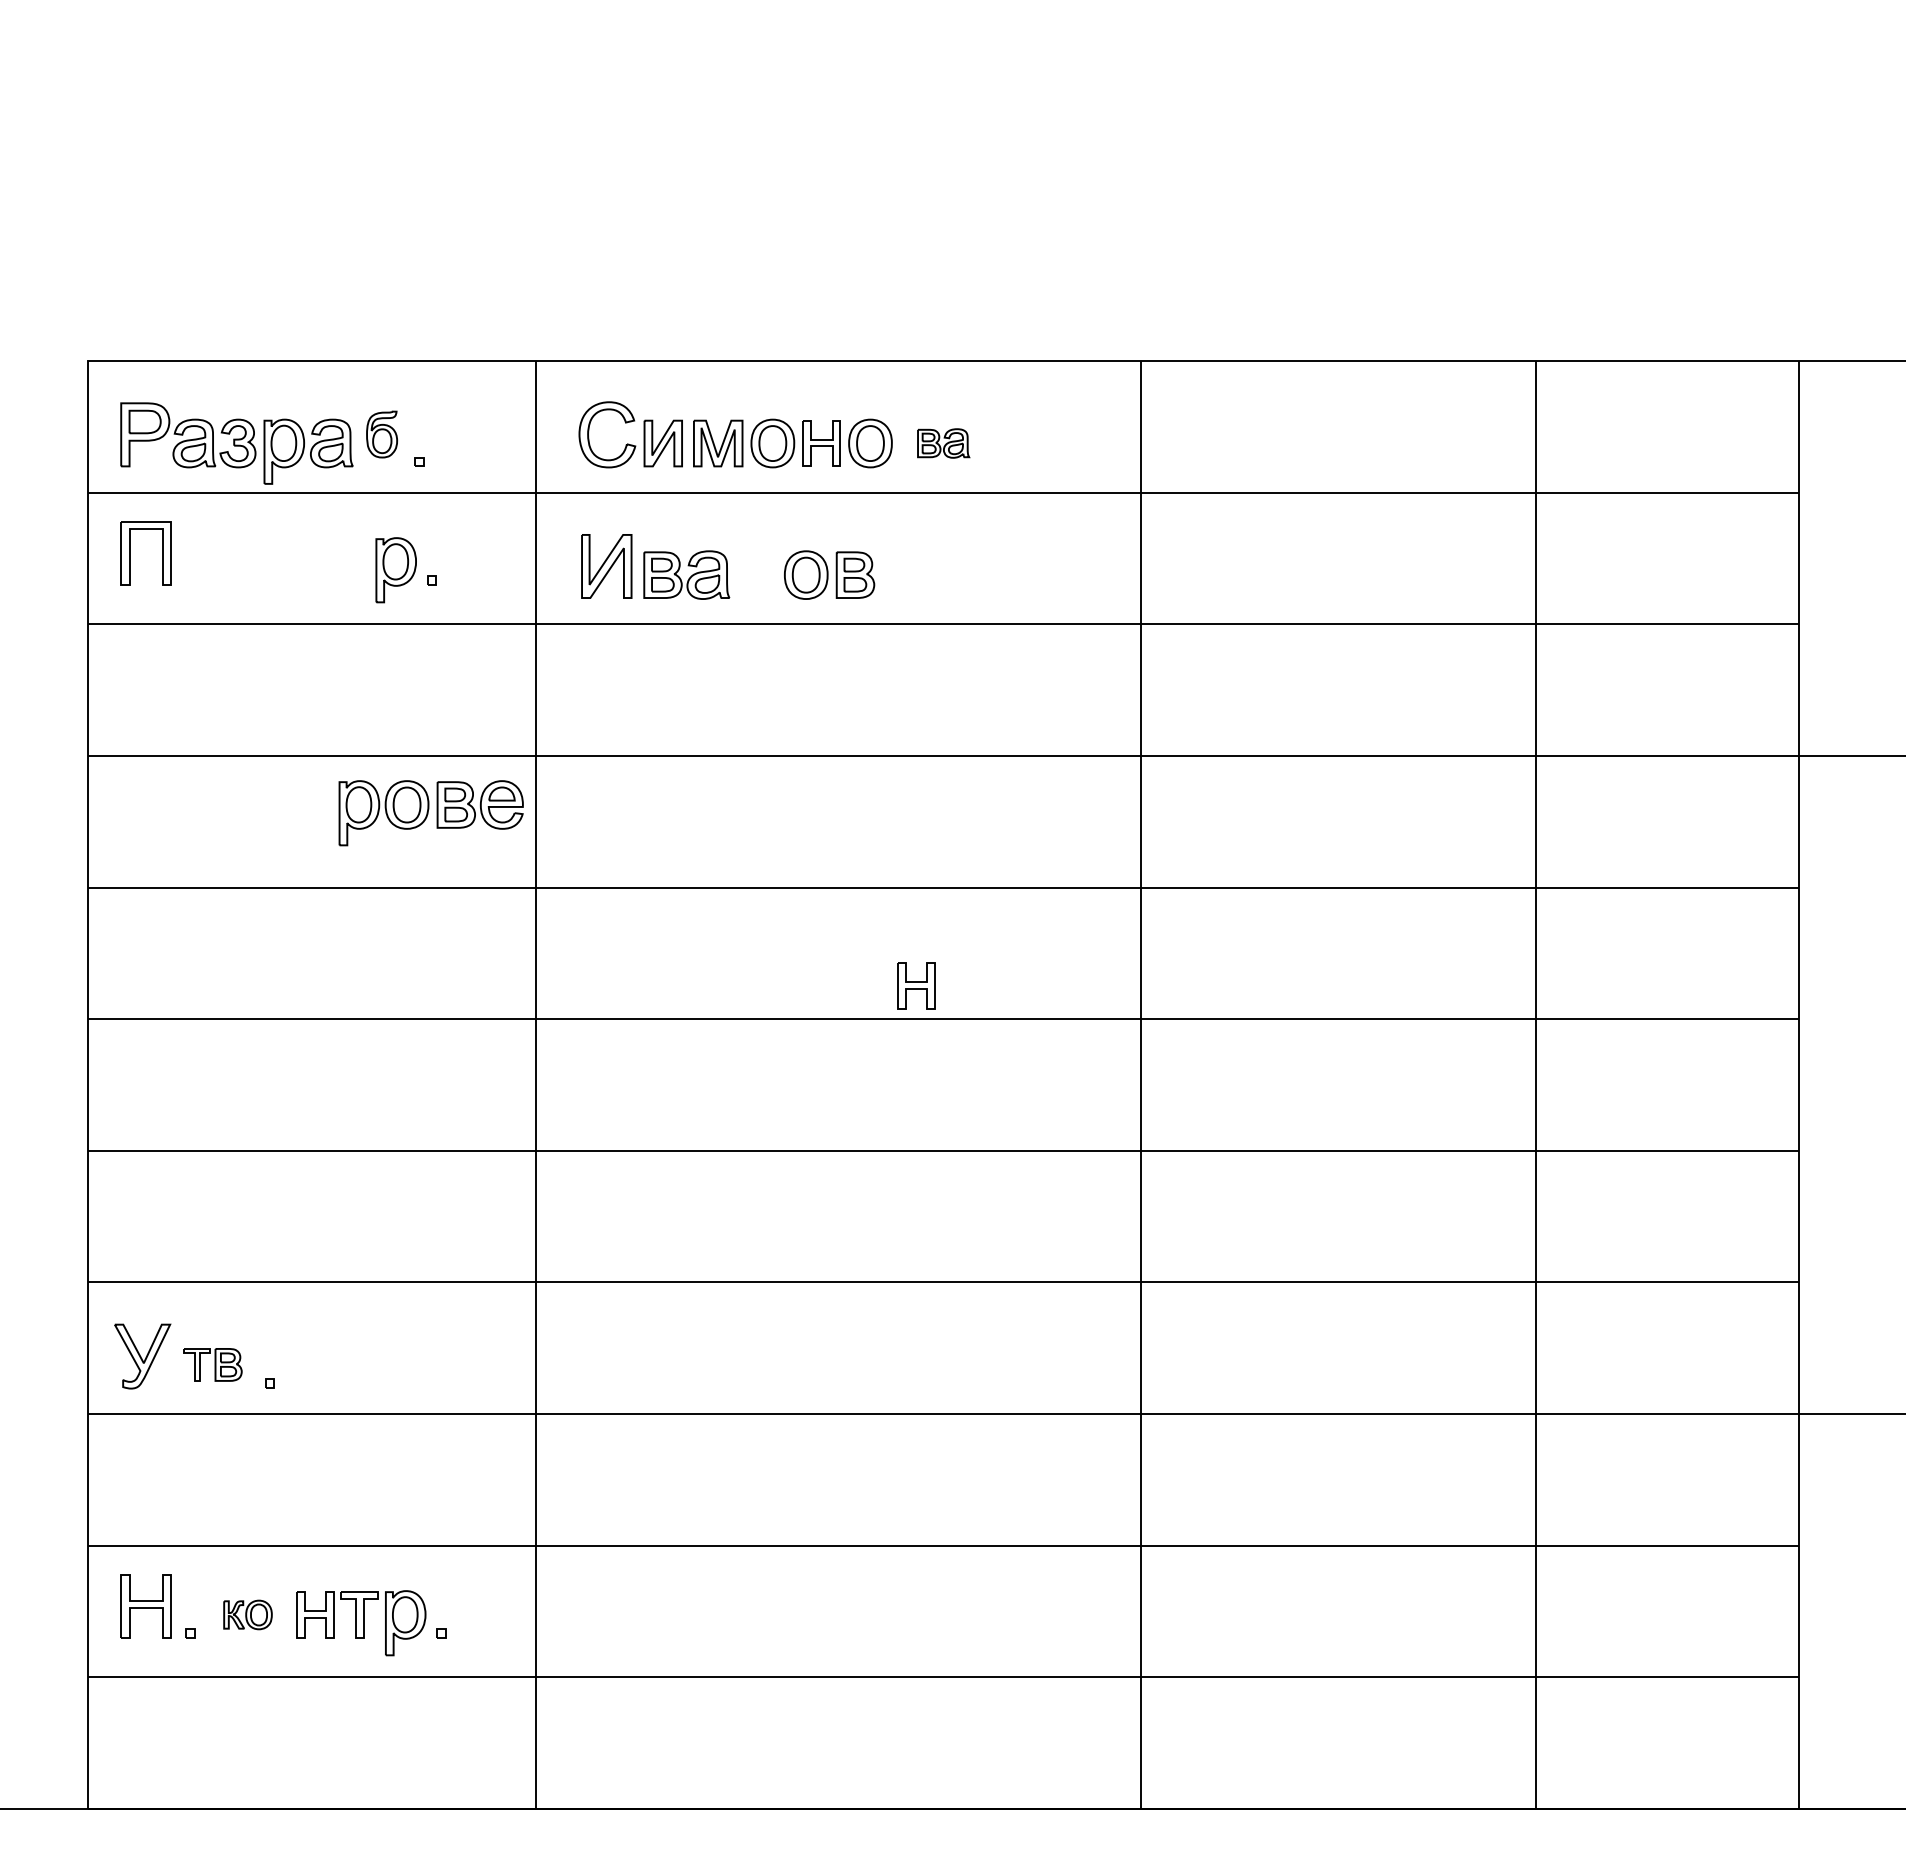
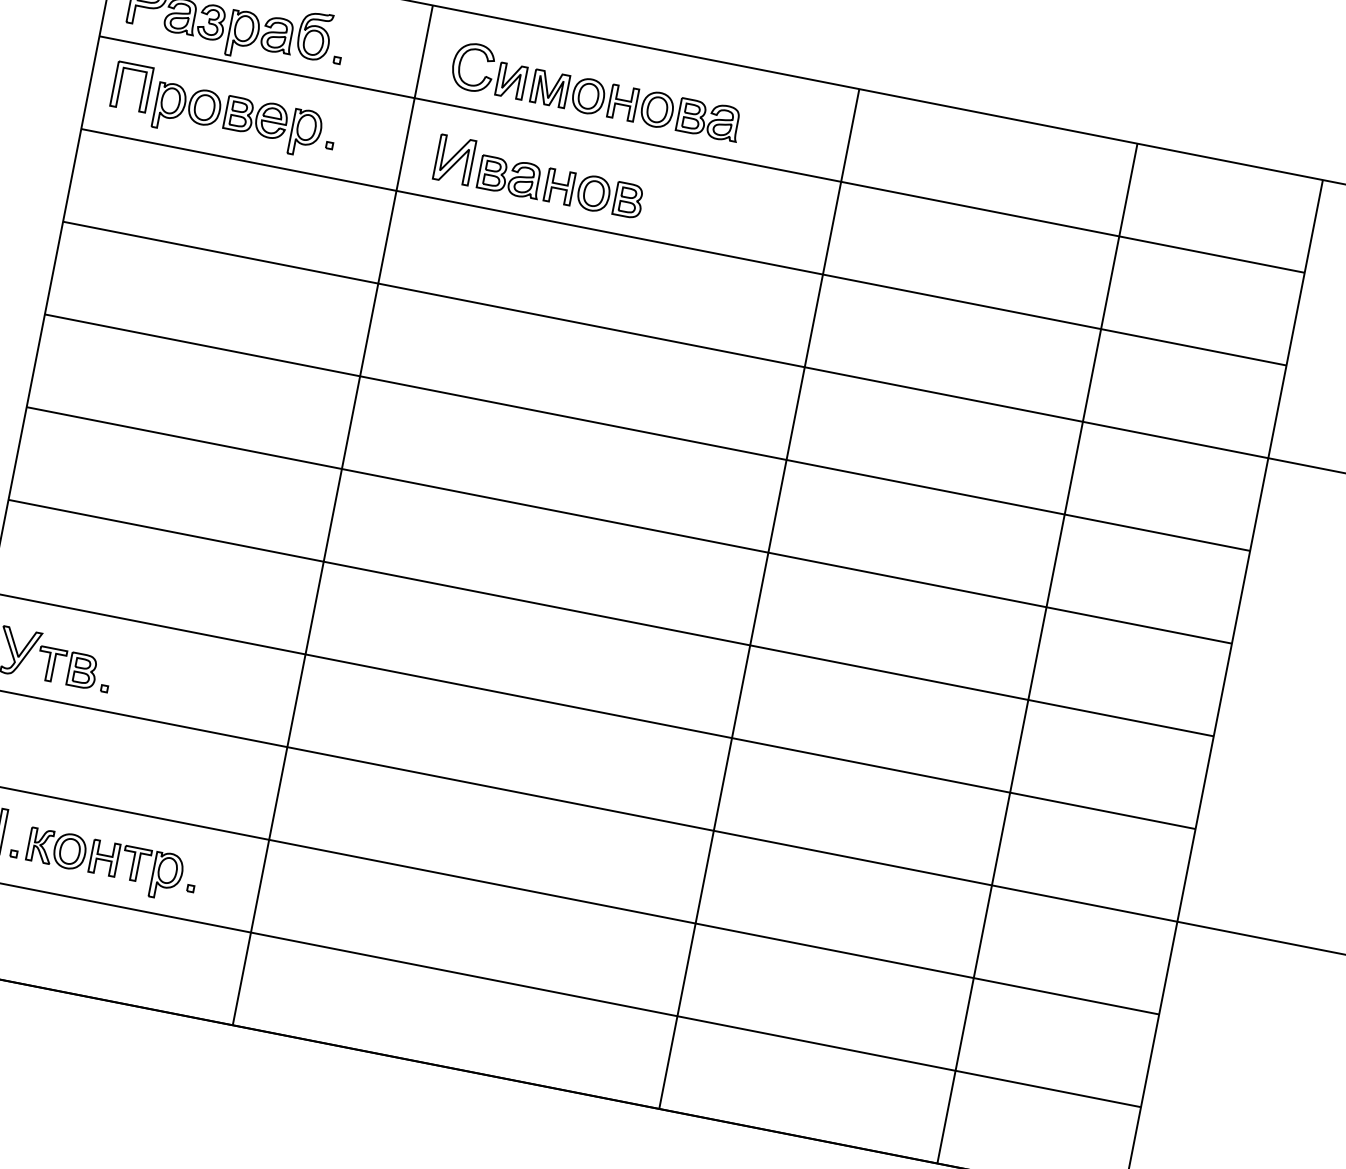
part: (381, 434) -> (314, 35), size x1.43
part: (943, 443) -> (708, 119), size x1.67
part: (430, 813) -> (220, 116), moved
part: (916, 985) -> (559, 186), moved
part: (212, 1364) -> (66, 667), size x1.43
part: (247, 1614) -> (56, 848), size x1.67

